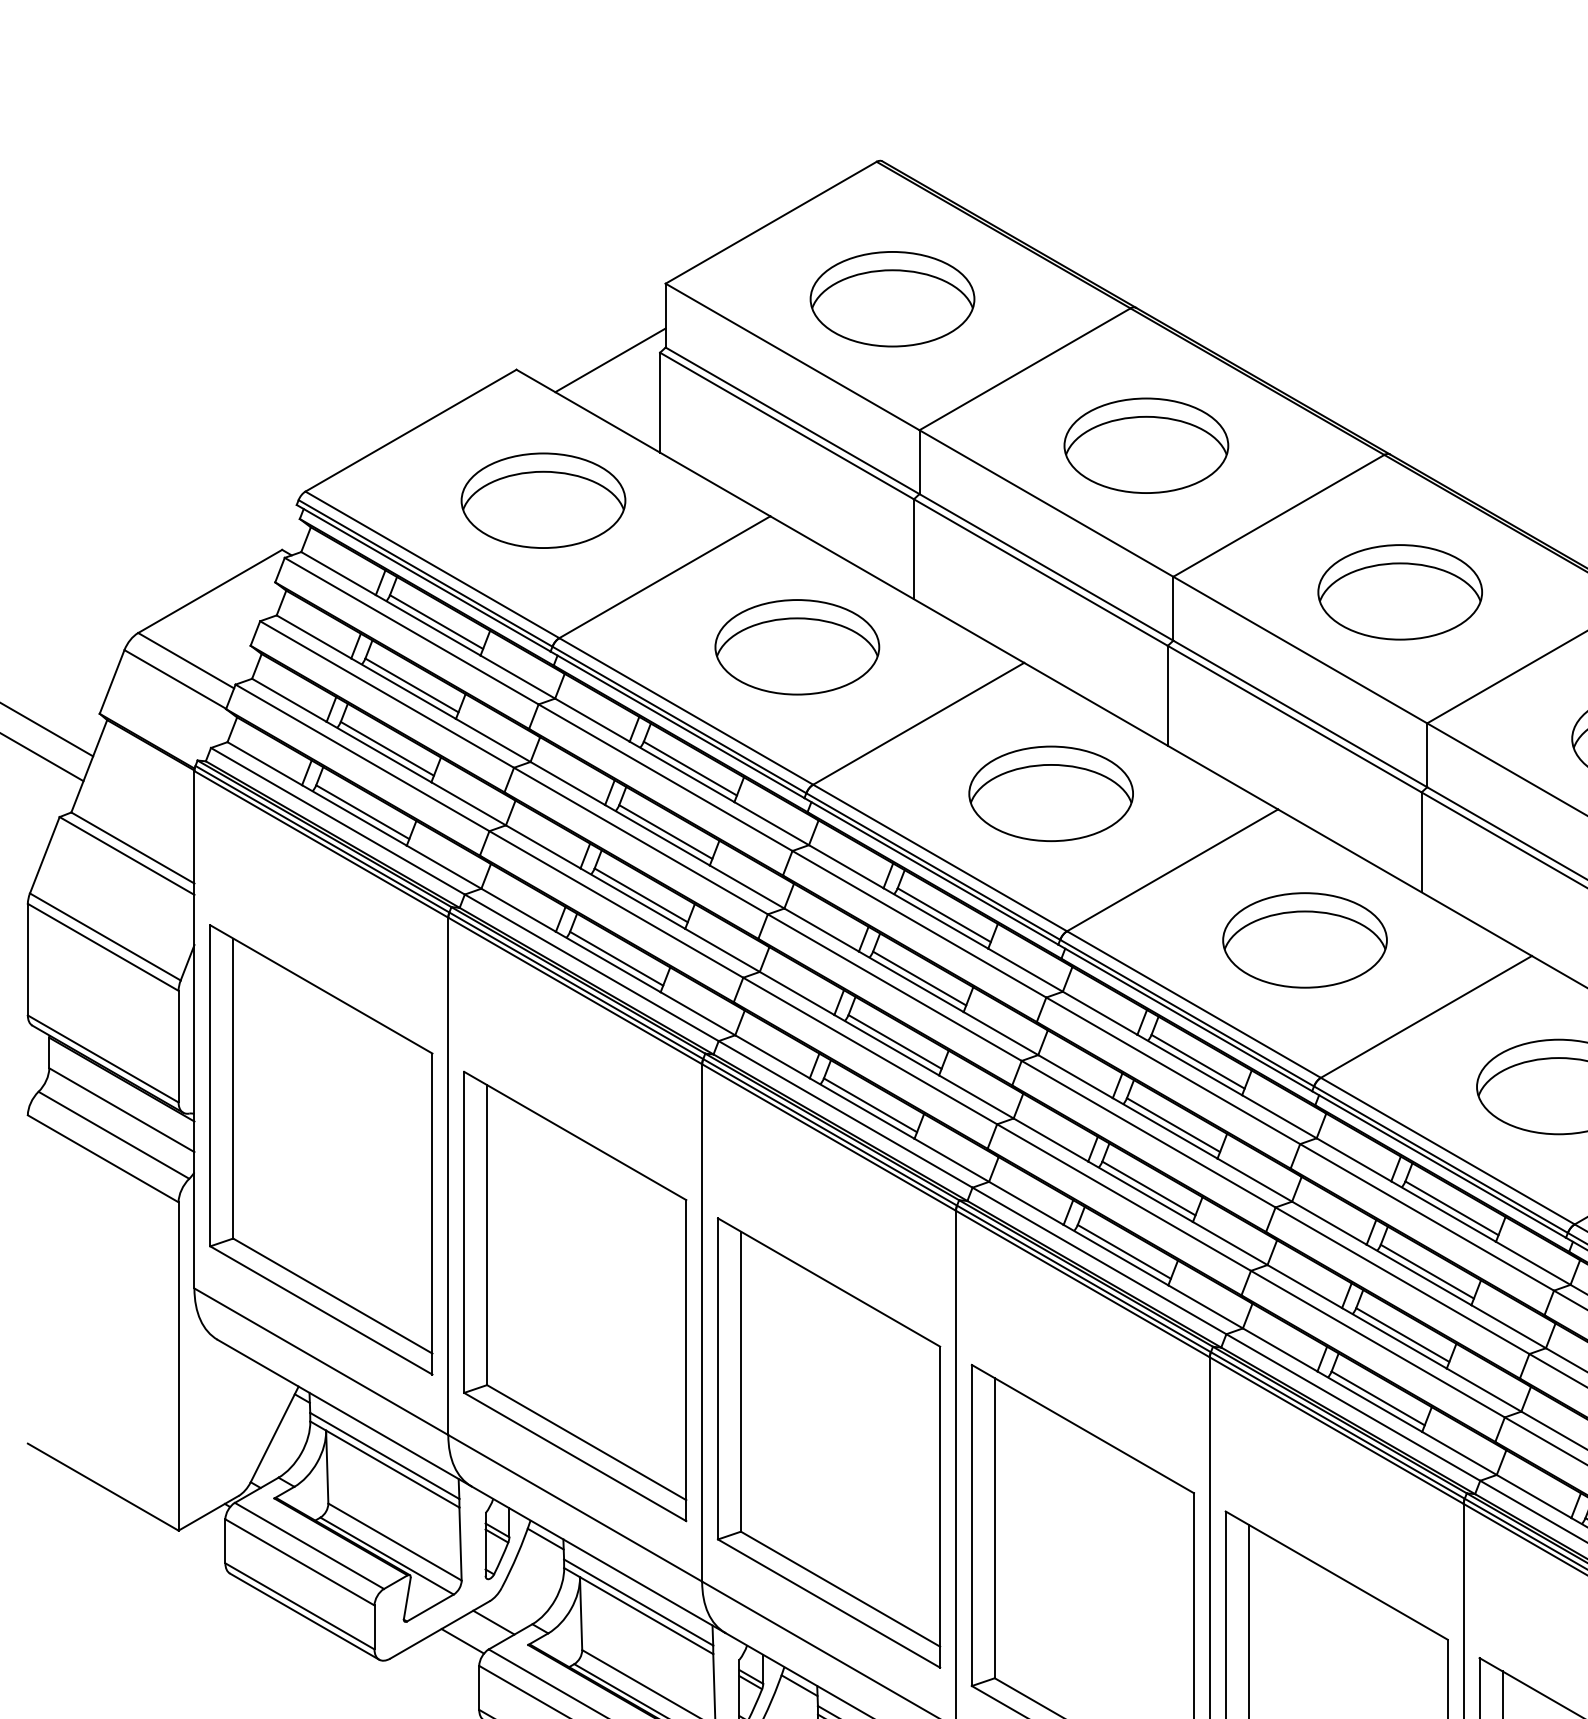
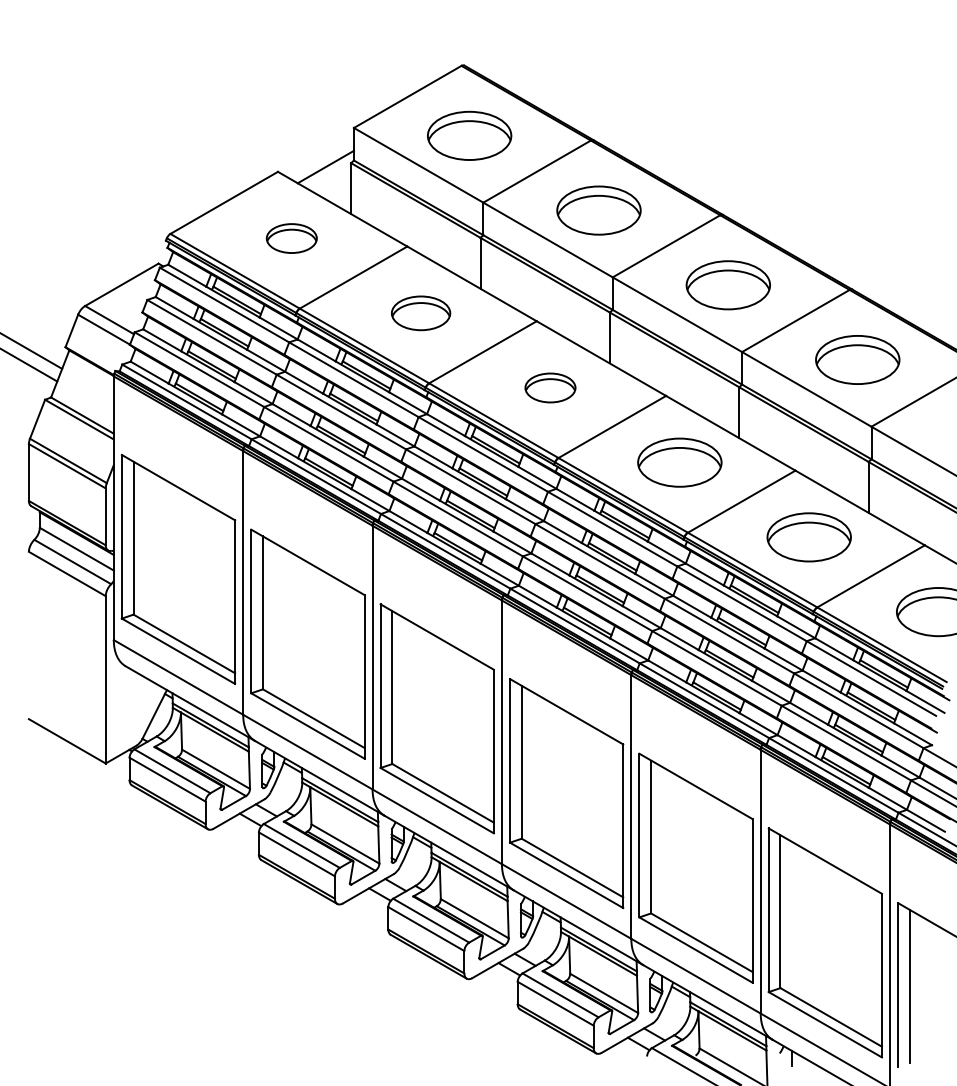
part: (543, 500) -> (291, 238), size x0.6
part: (796, 647) -> (420, 313), size x0.7
part: (1051, 792) -> (550, 387), size x0.6

